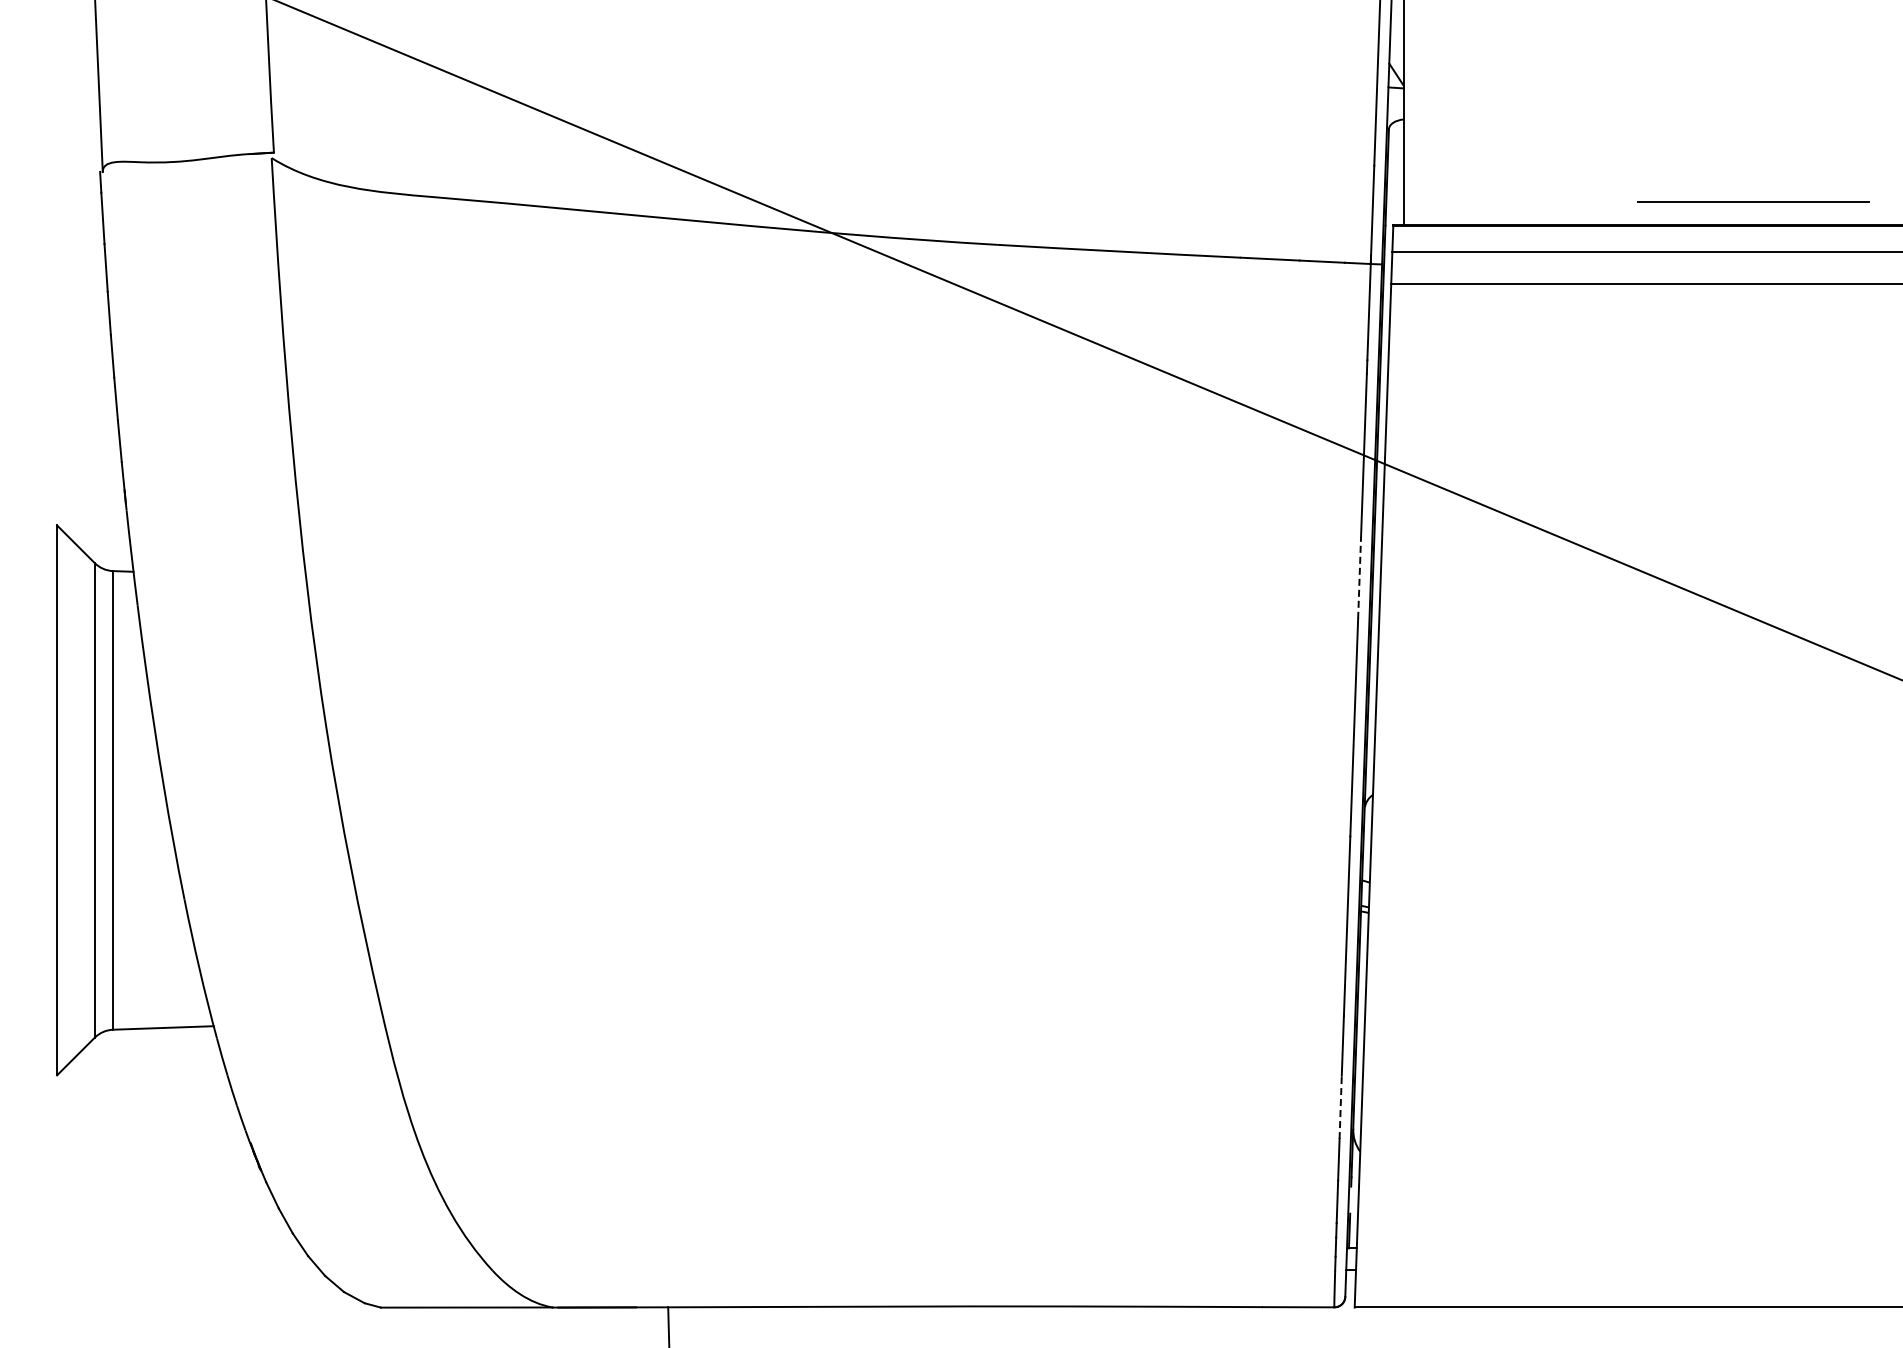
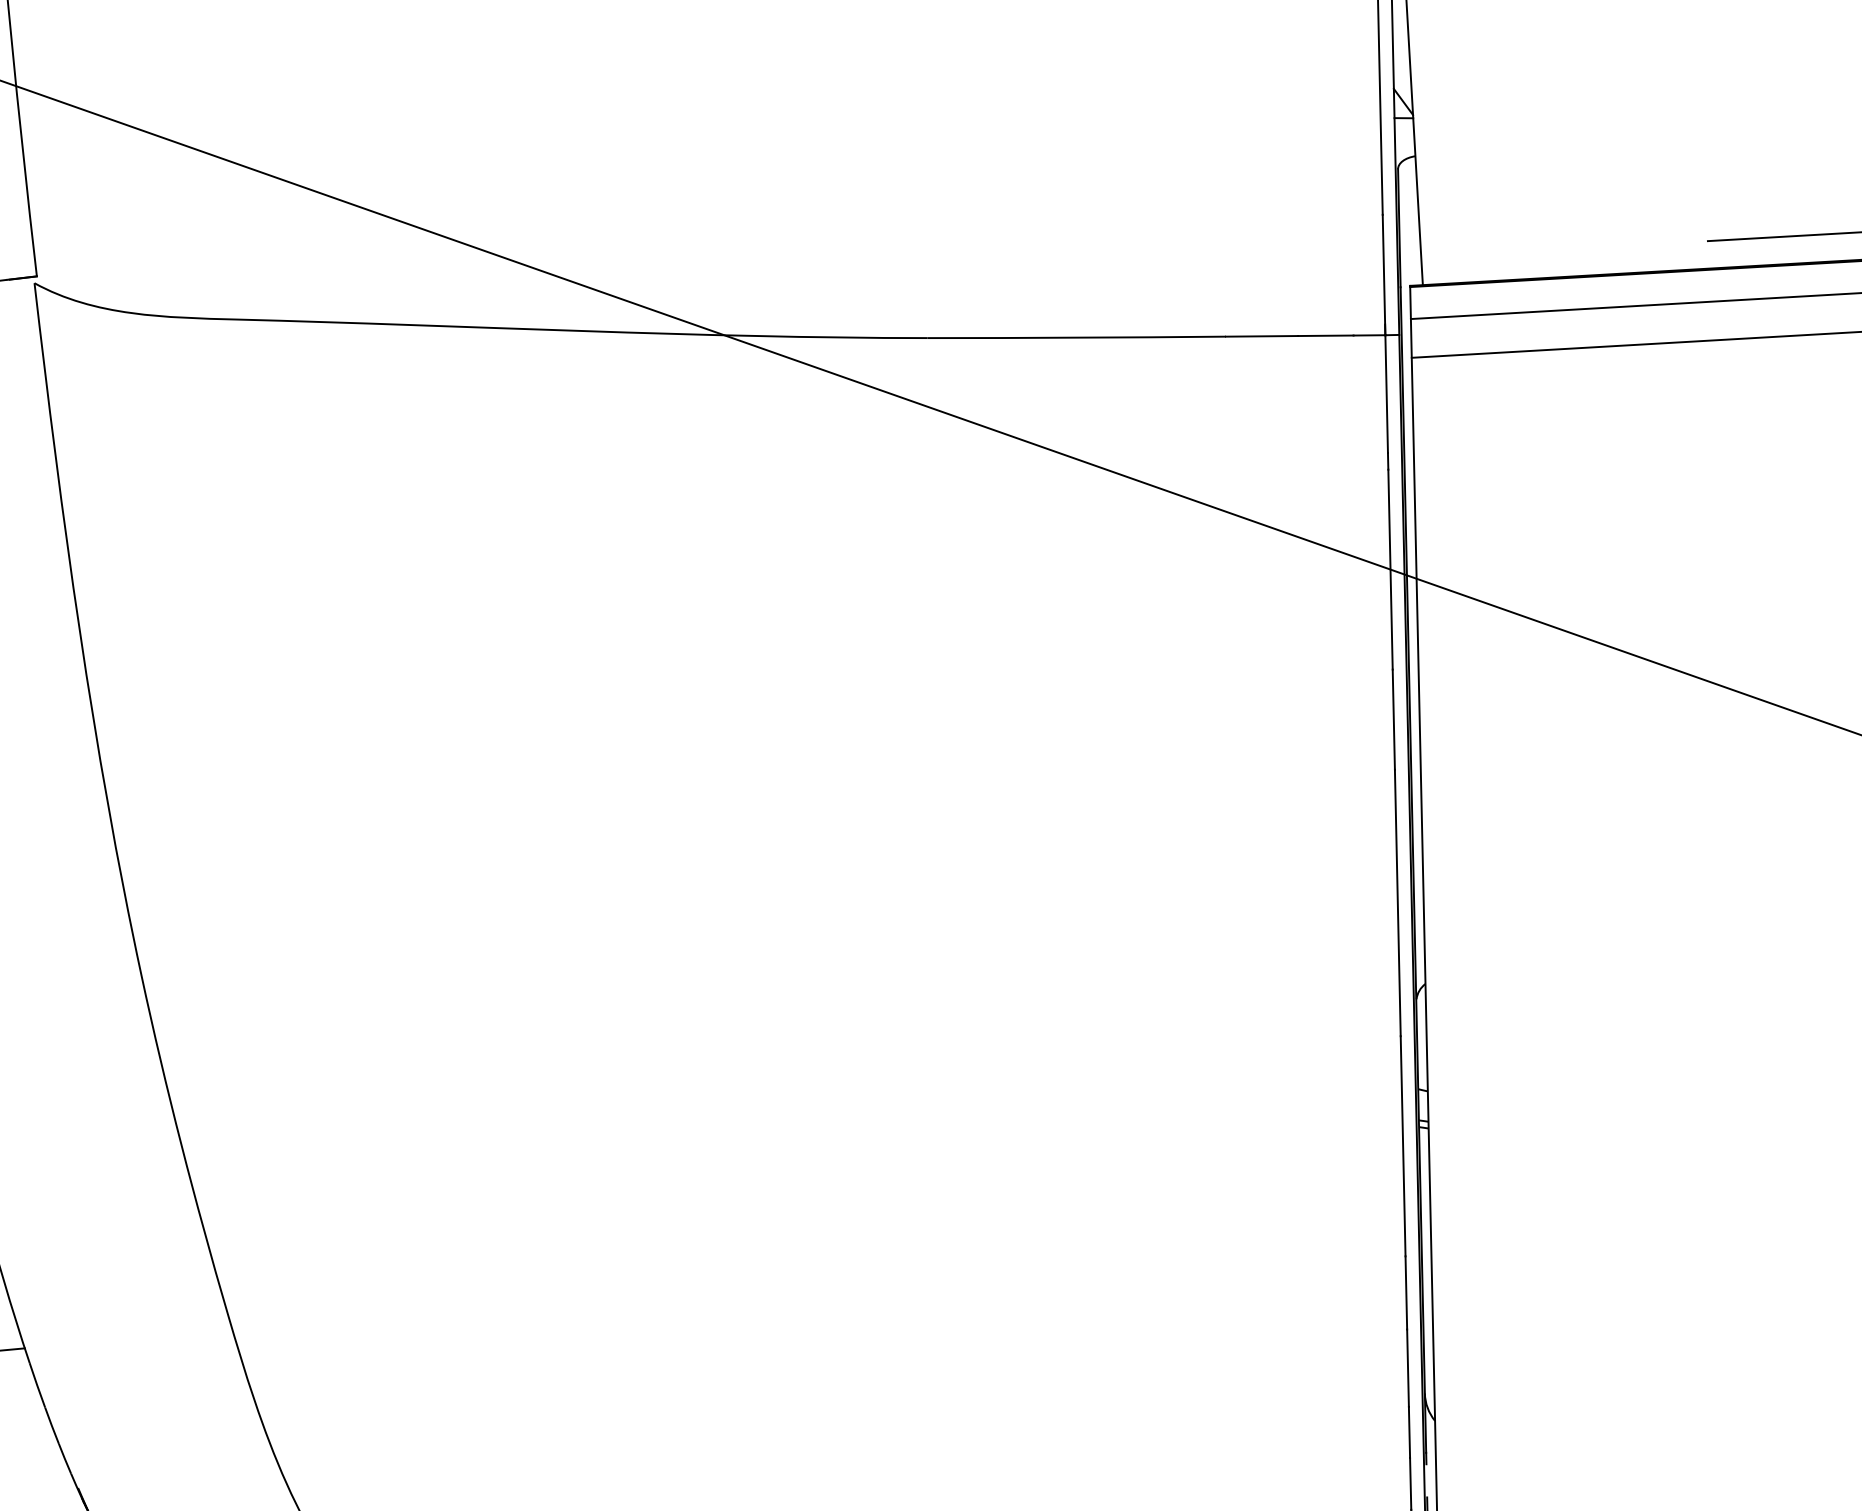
line: (1359, 577) -> (1393, 719), dashed -> solid
line: (1340, 1107) -> (1407, 1368), dashed -> solid

